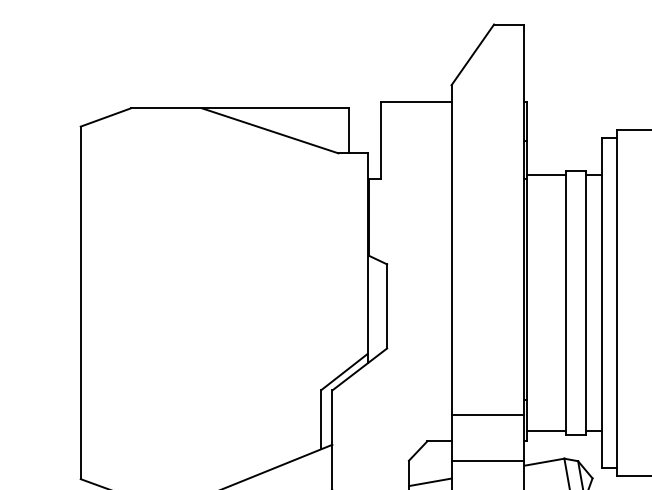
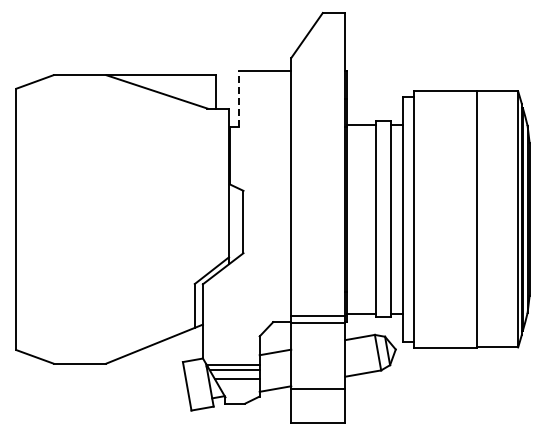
line: (380, 139) -> (238, 98), solid -> dashed
line: (488, 414) -> (318, 323), moved
line: (488, 460) -> (318, 315), moved

